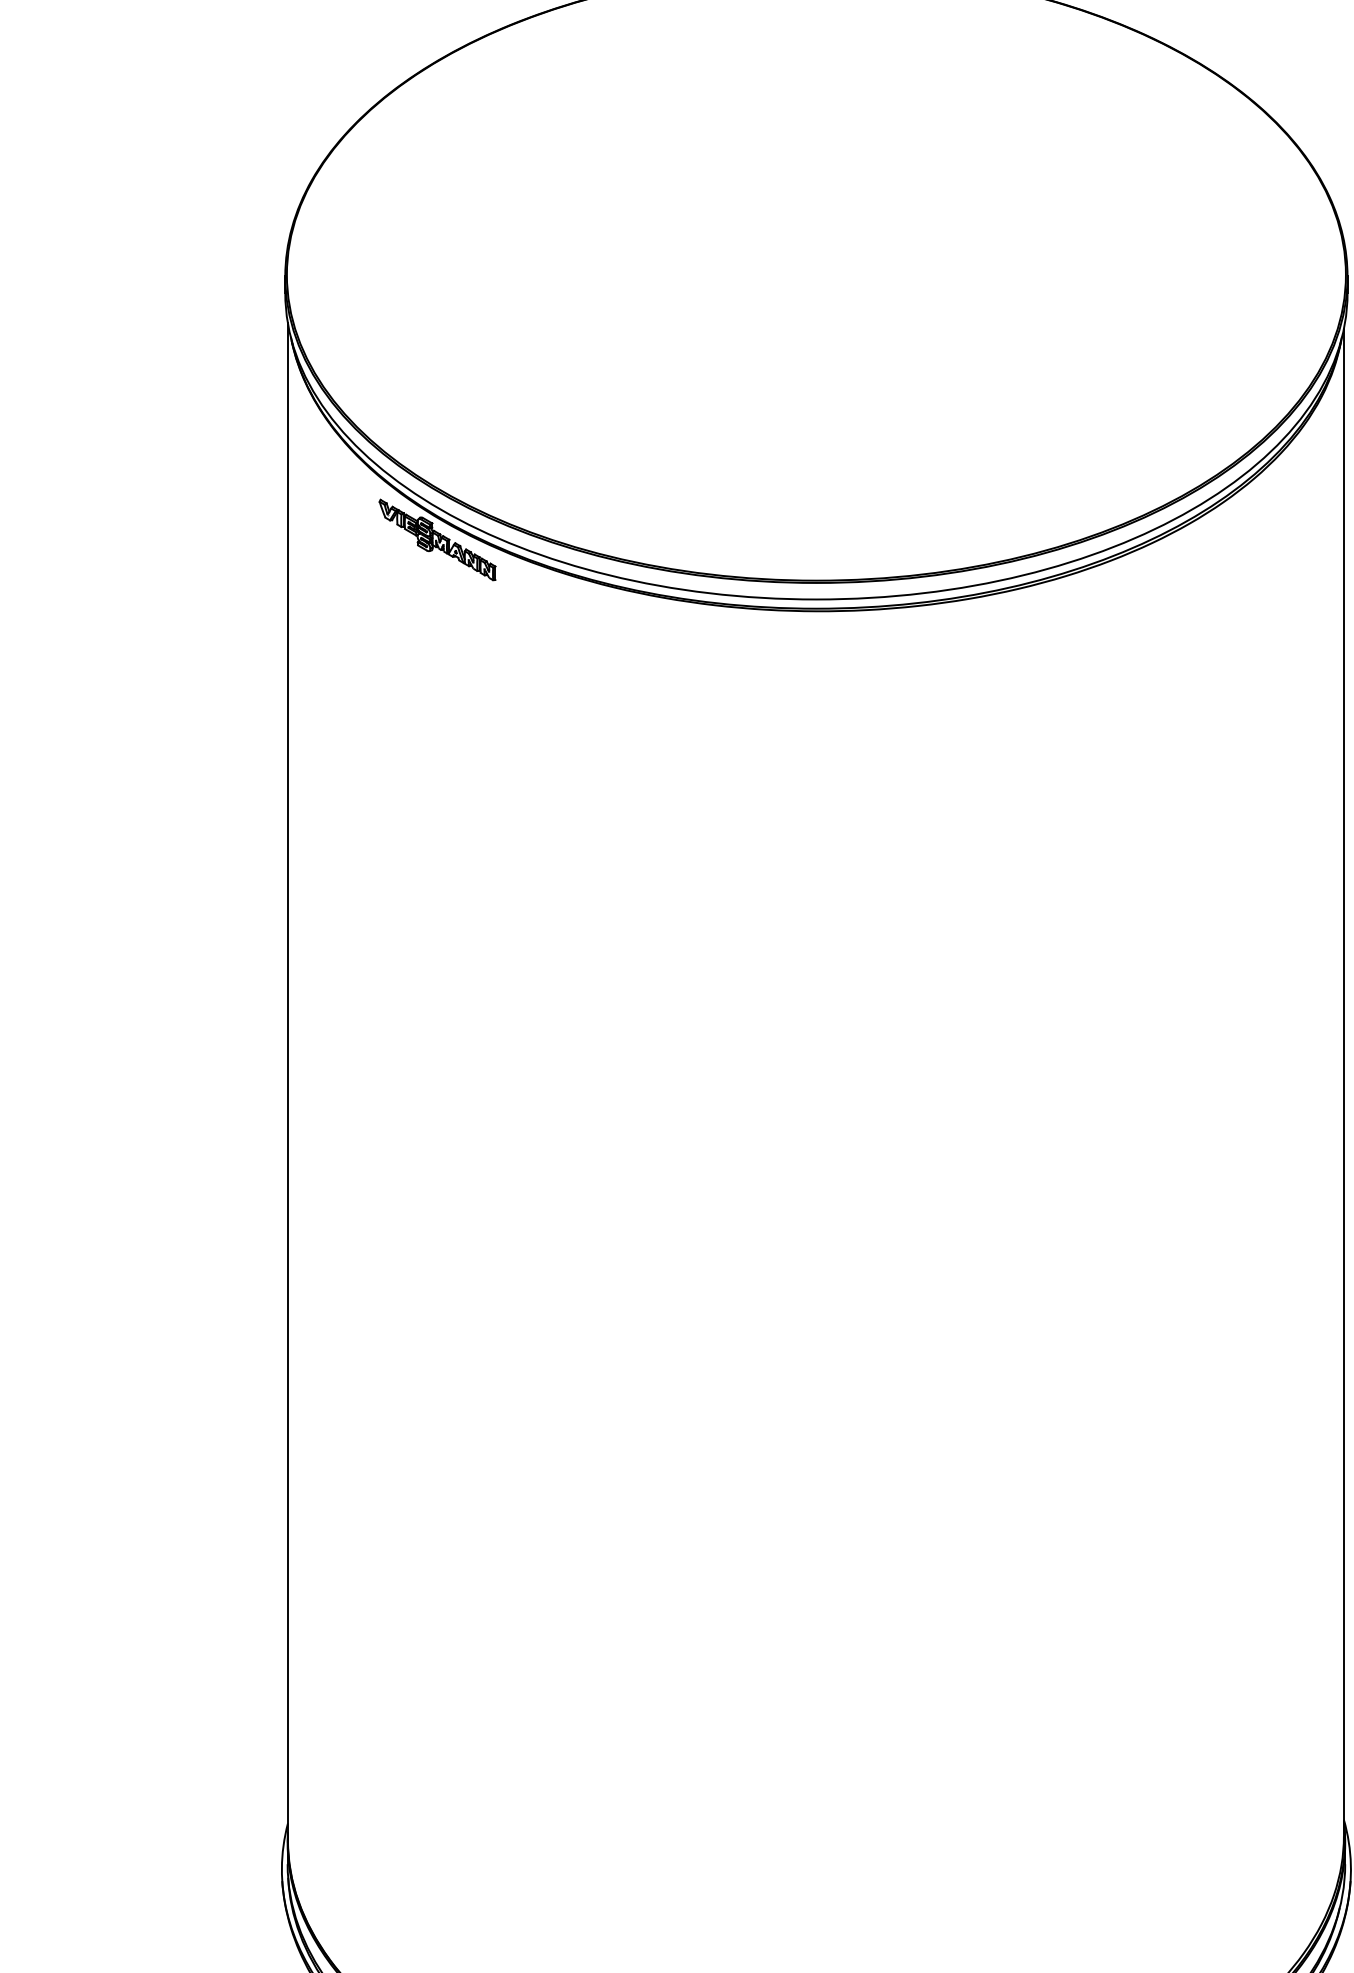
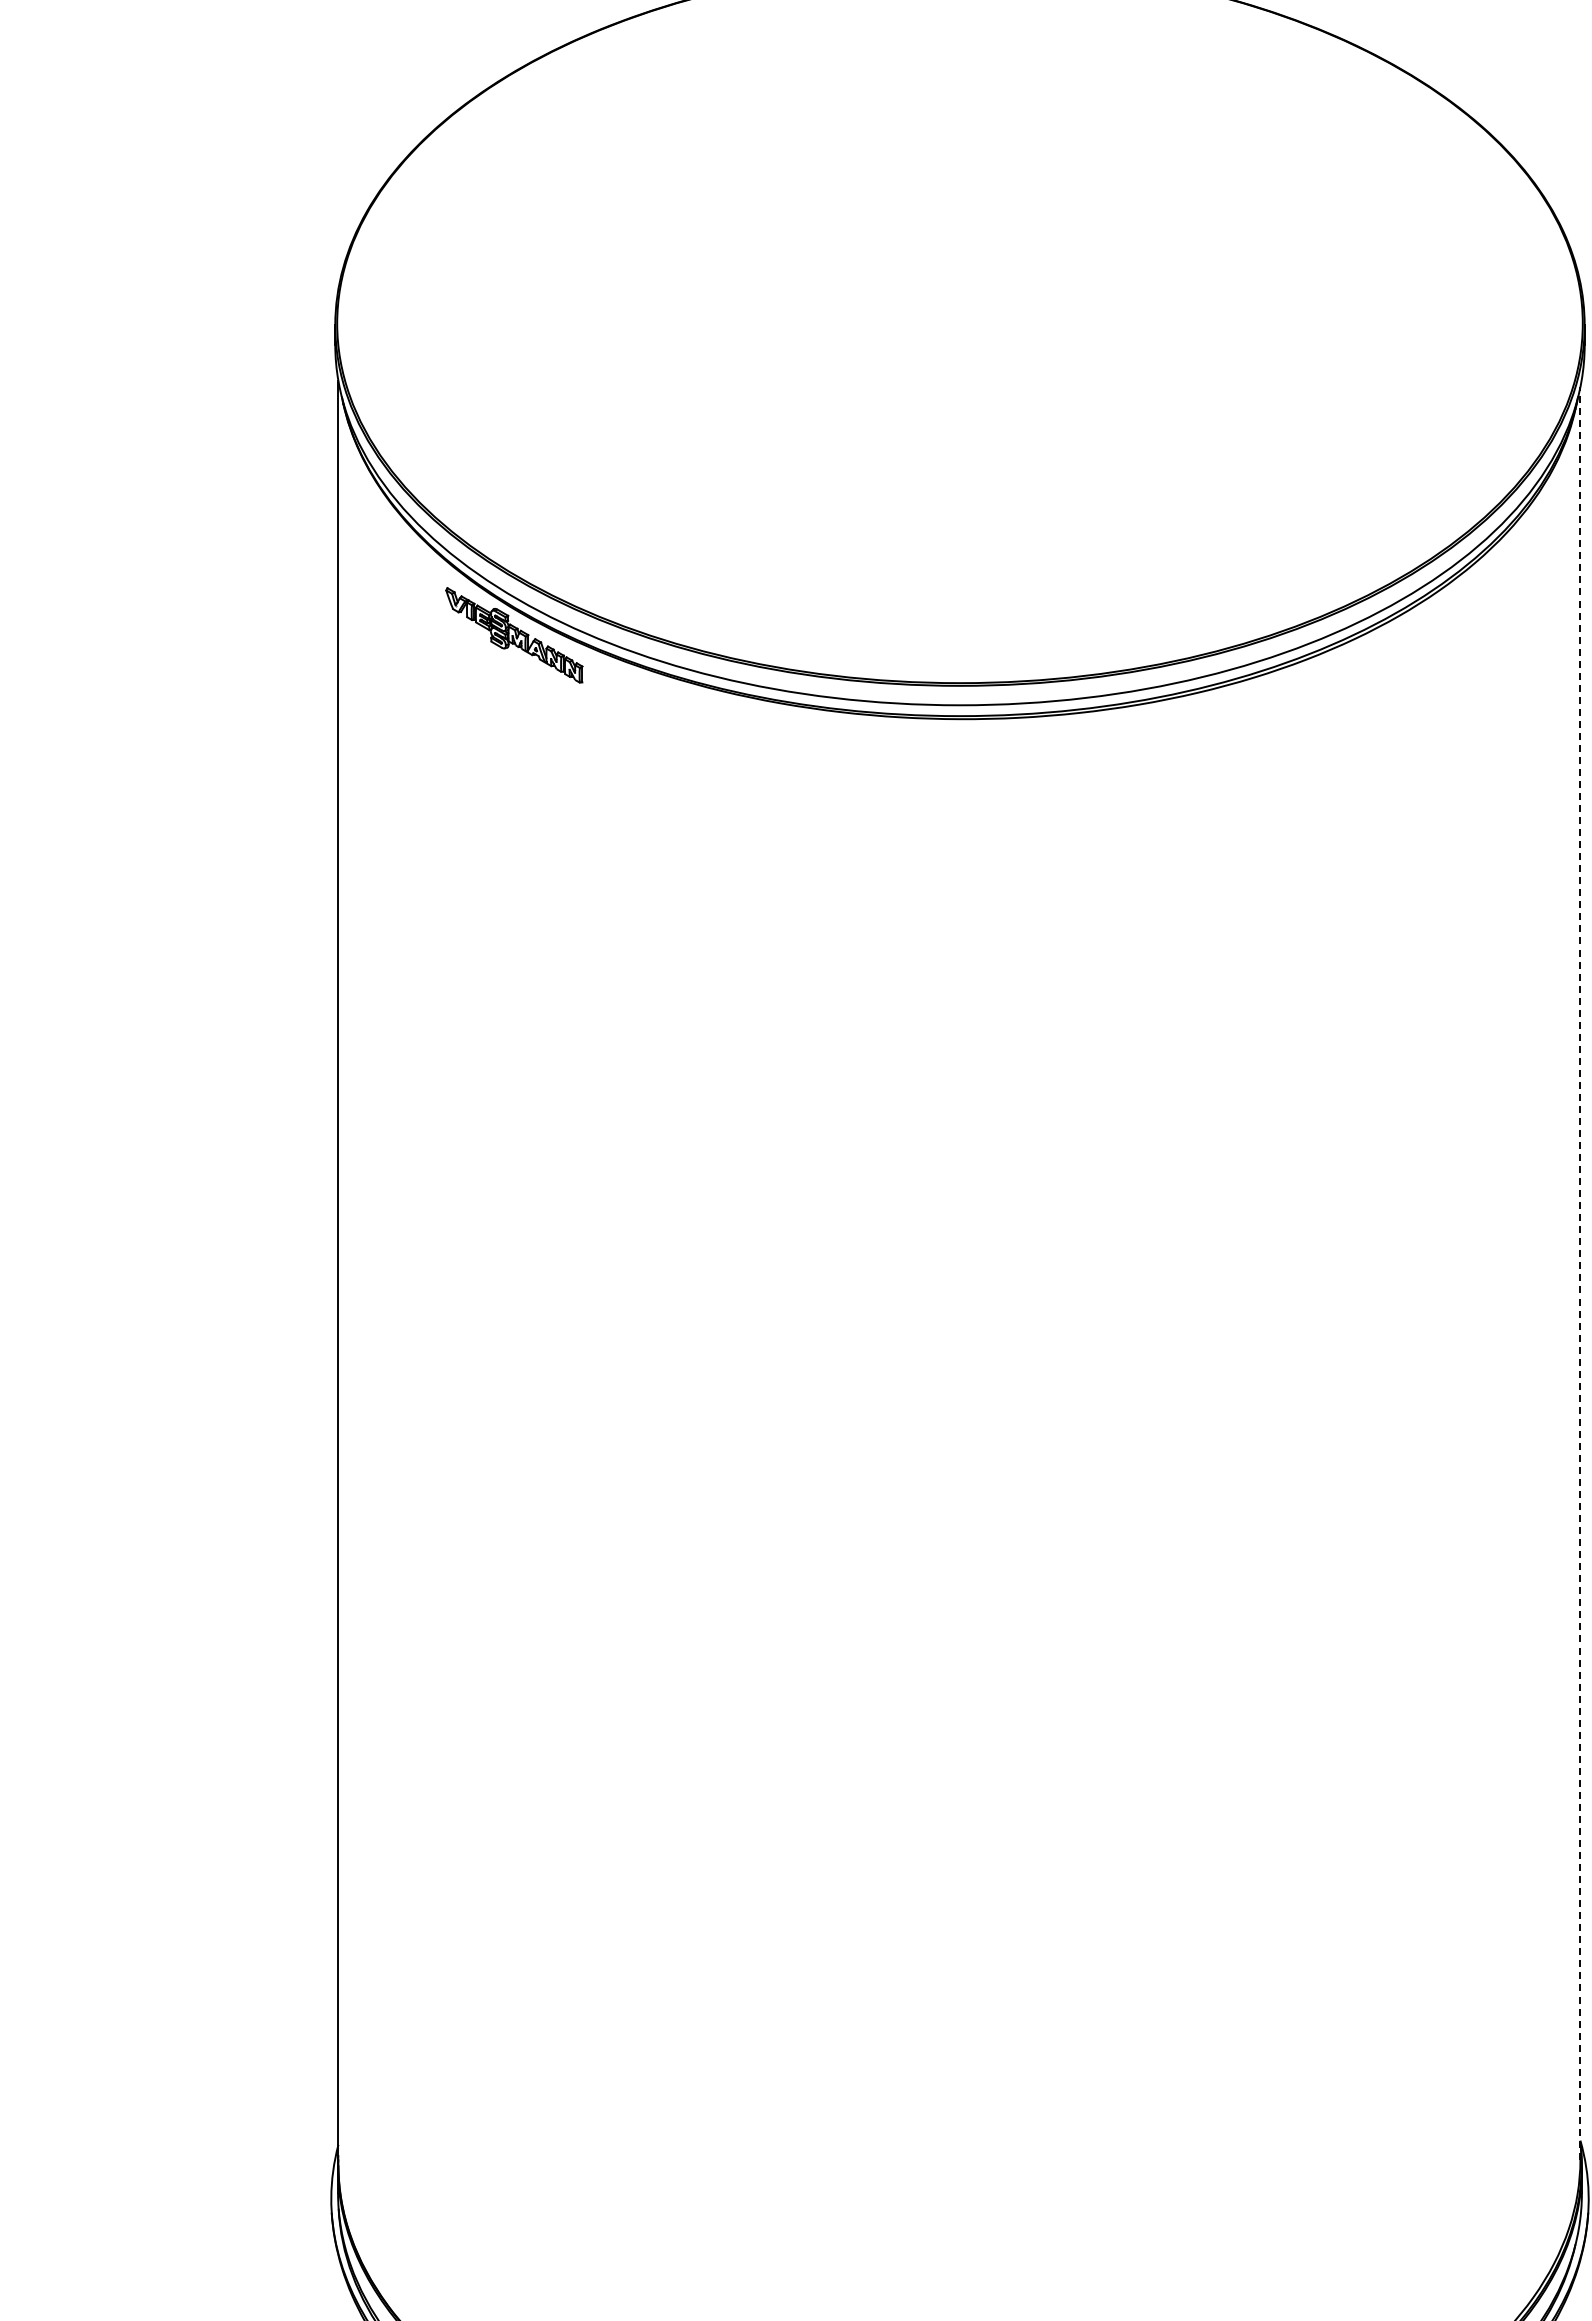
line: (1343, 1082) -> (1580, 1273), solid -> dashed

